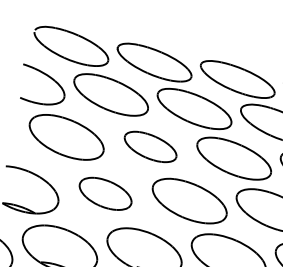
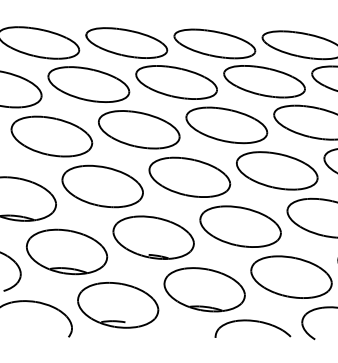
part: (150, 146) -> (139, 129), size x1.43
part: (105, 193) -> (102, 186), size x1.43

